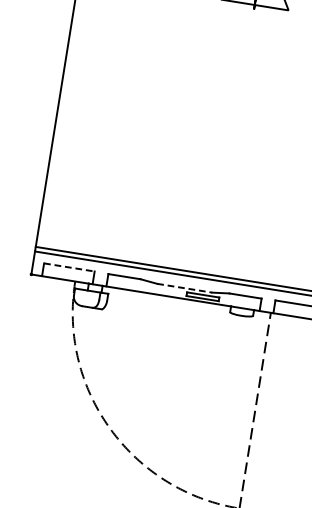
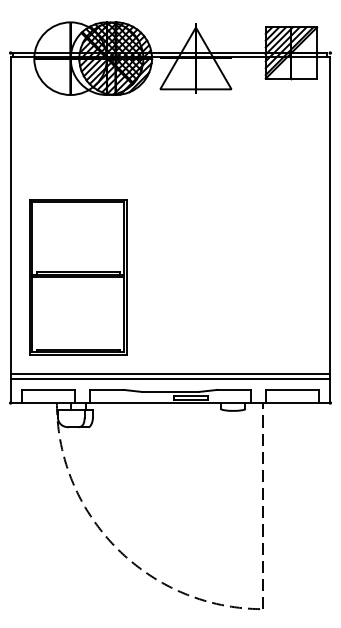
part: (114, 165) -> (78, 277), added
line: (69, 267) -> (48, 389), dashed -> solid
line: (184, 287) -> (170, 391), dashed -> solid

